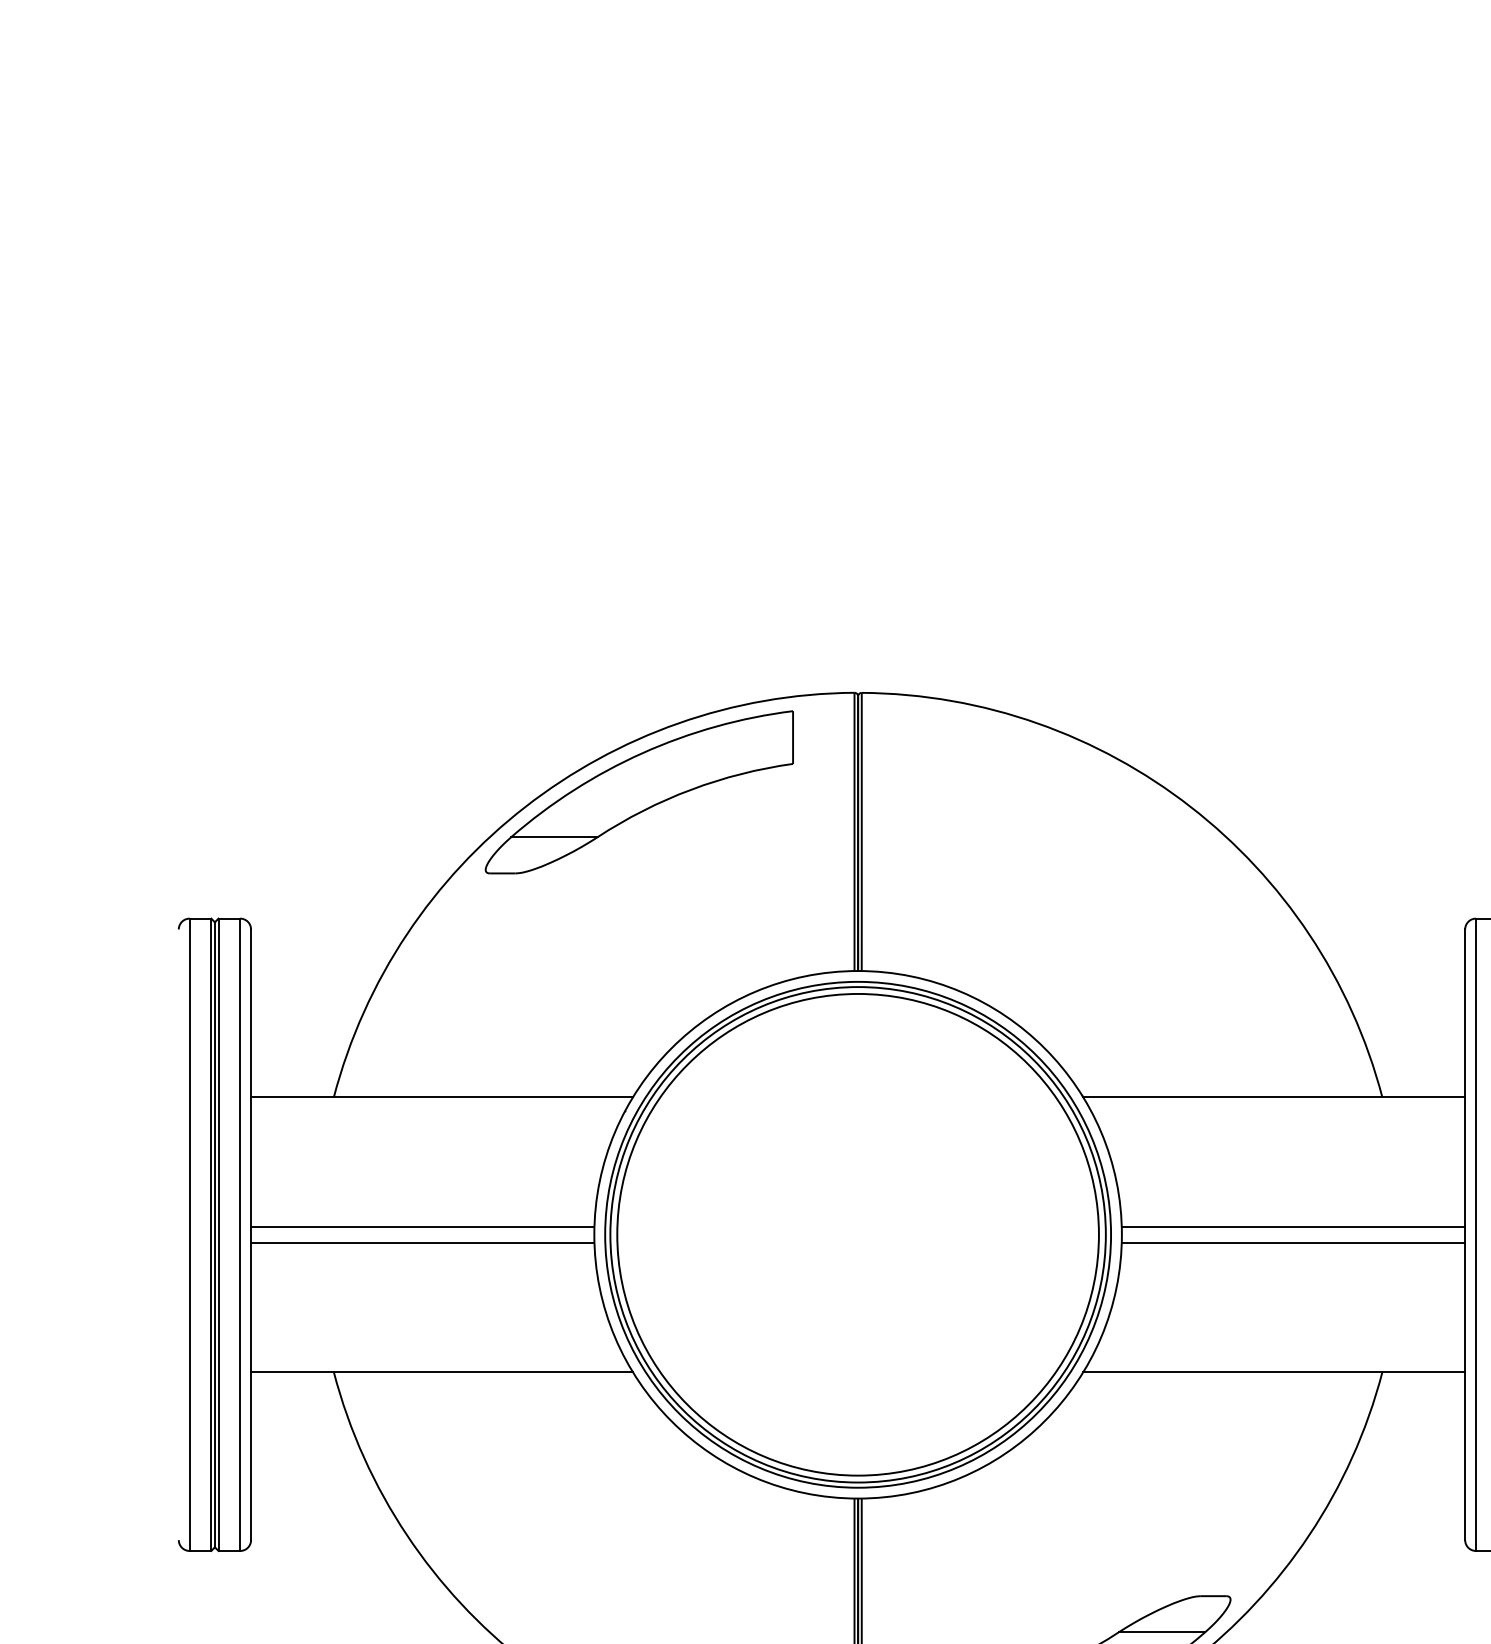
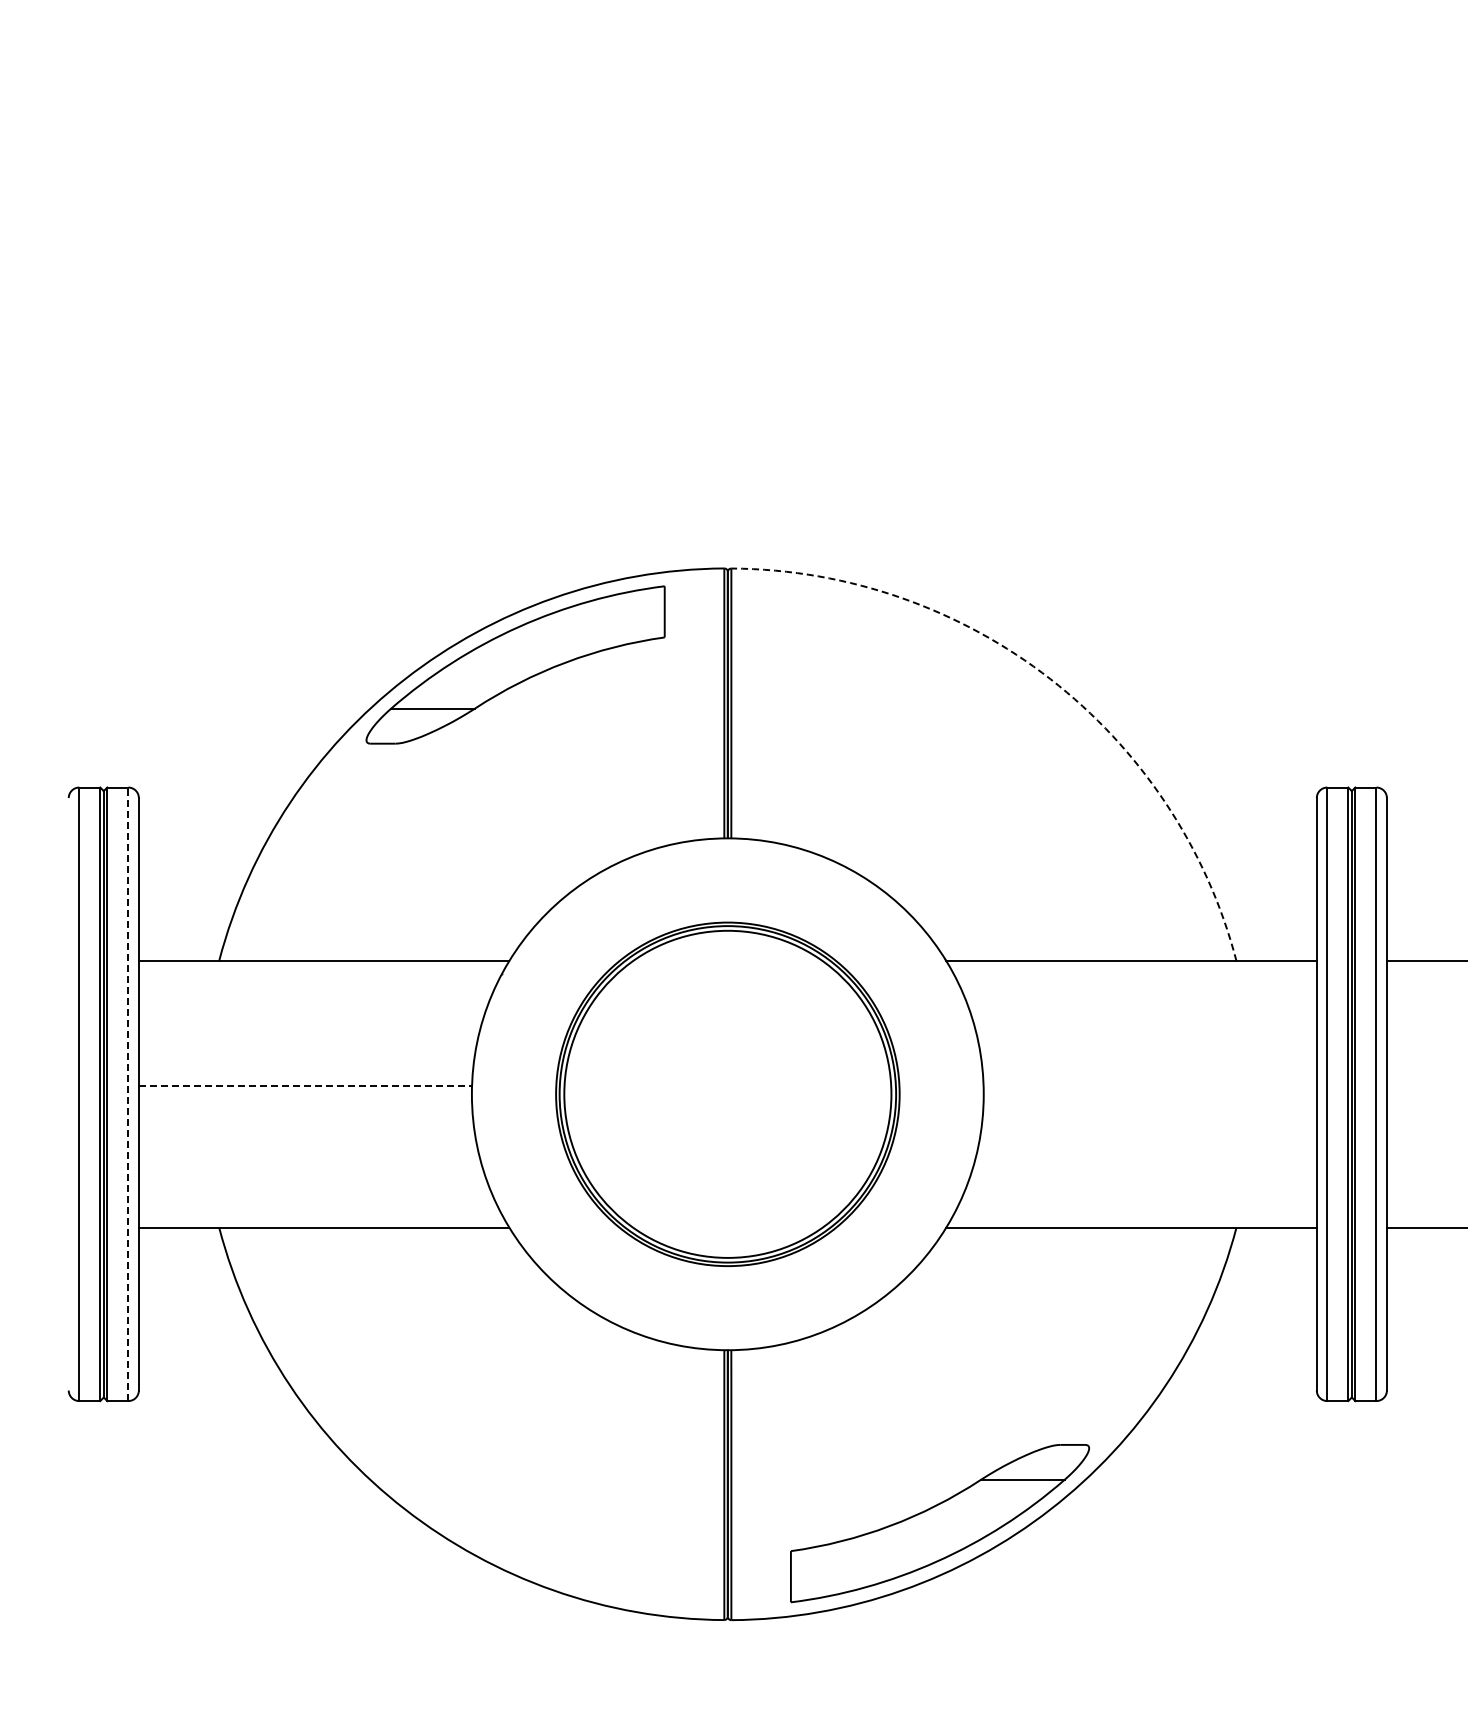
arc: (1190, 807) -> (1050, 679), solid -> dashed
line: (422, 1226) -> (305, 1086), solid -> dashed
line: (1292, 1226) -> (1149, 1086), removed
line: (240, 1235) -> (128, 1094), solid -> dashed
part: (857, 1235) -> (727, 1094), size x0.7
line: (422, 1243) -> (305, 1102), removed
line: (1292, 1243) -> (1149, 1102), removed

